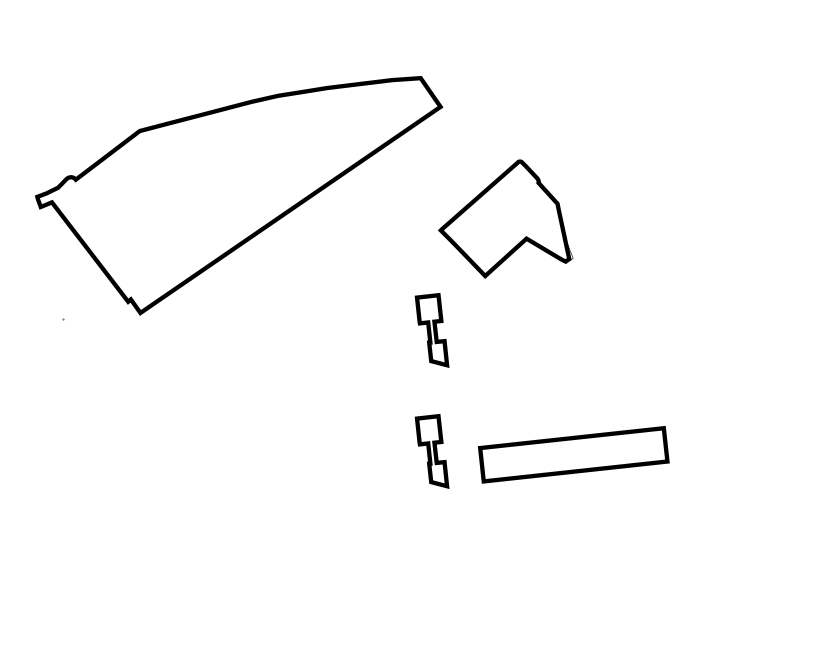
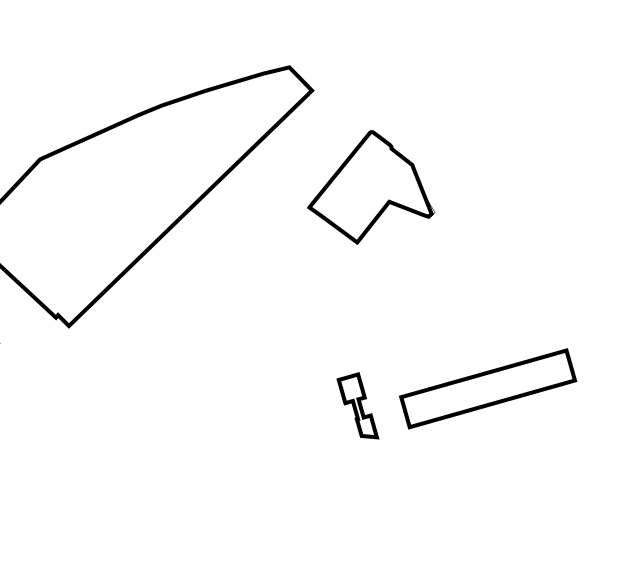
part: (505, 218) -> (366, 186), moved
part: (431, 330) -> (338, 296), removed

